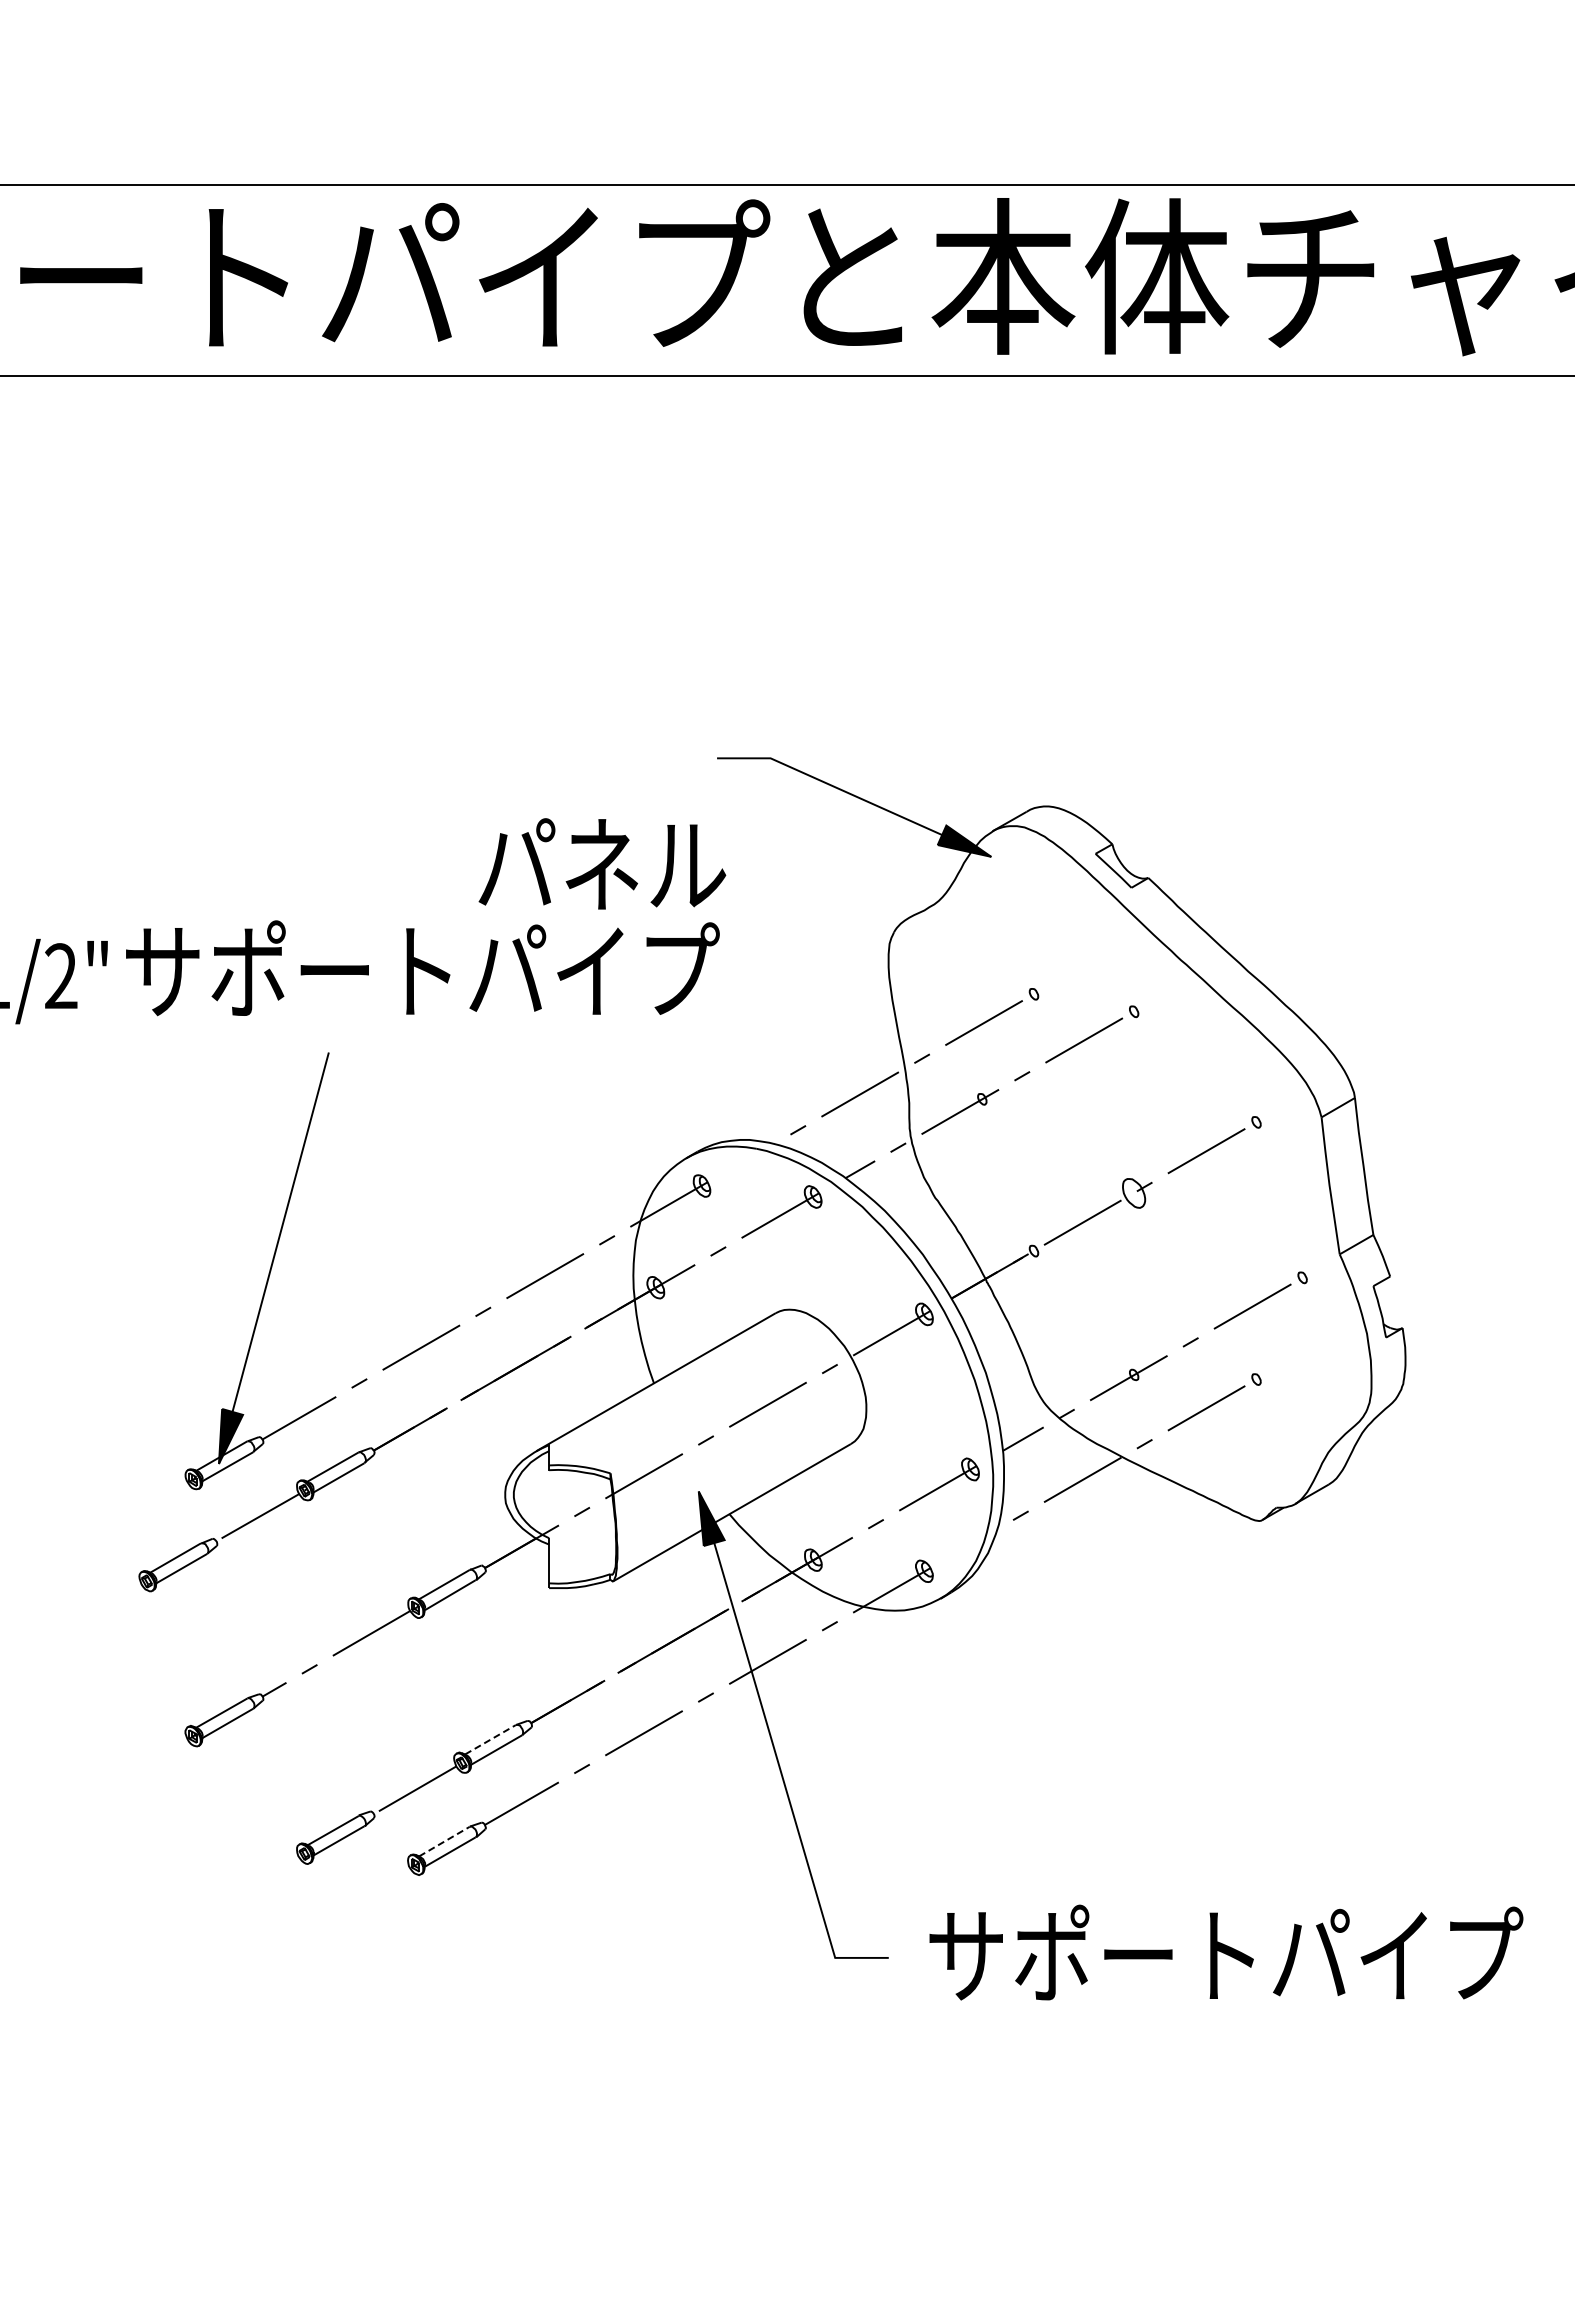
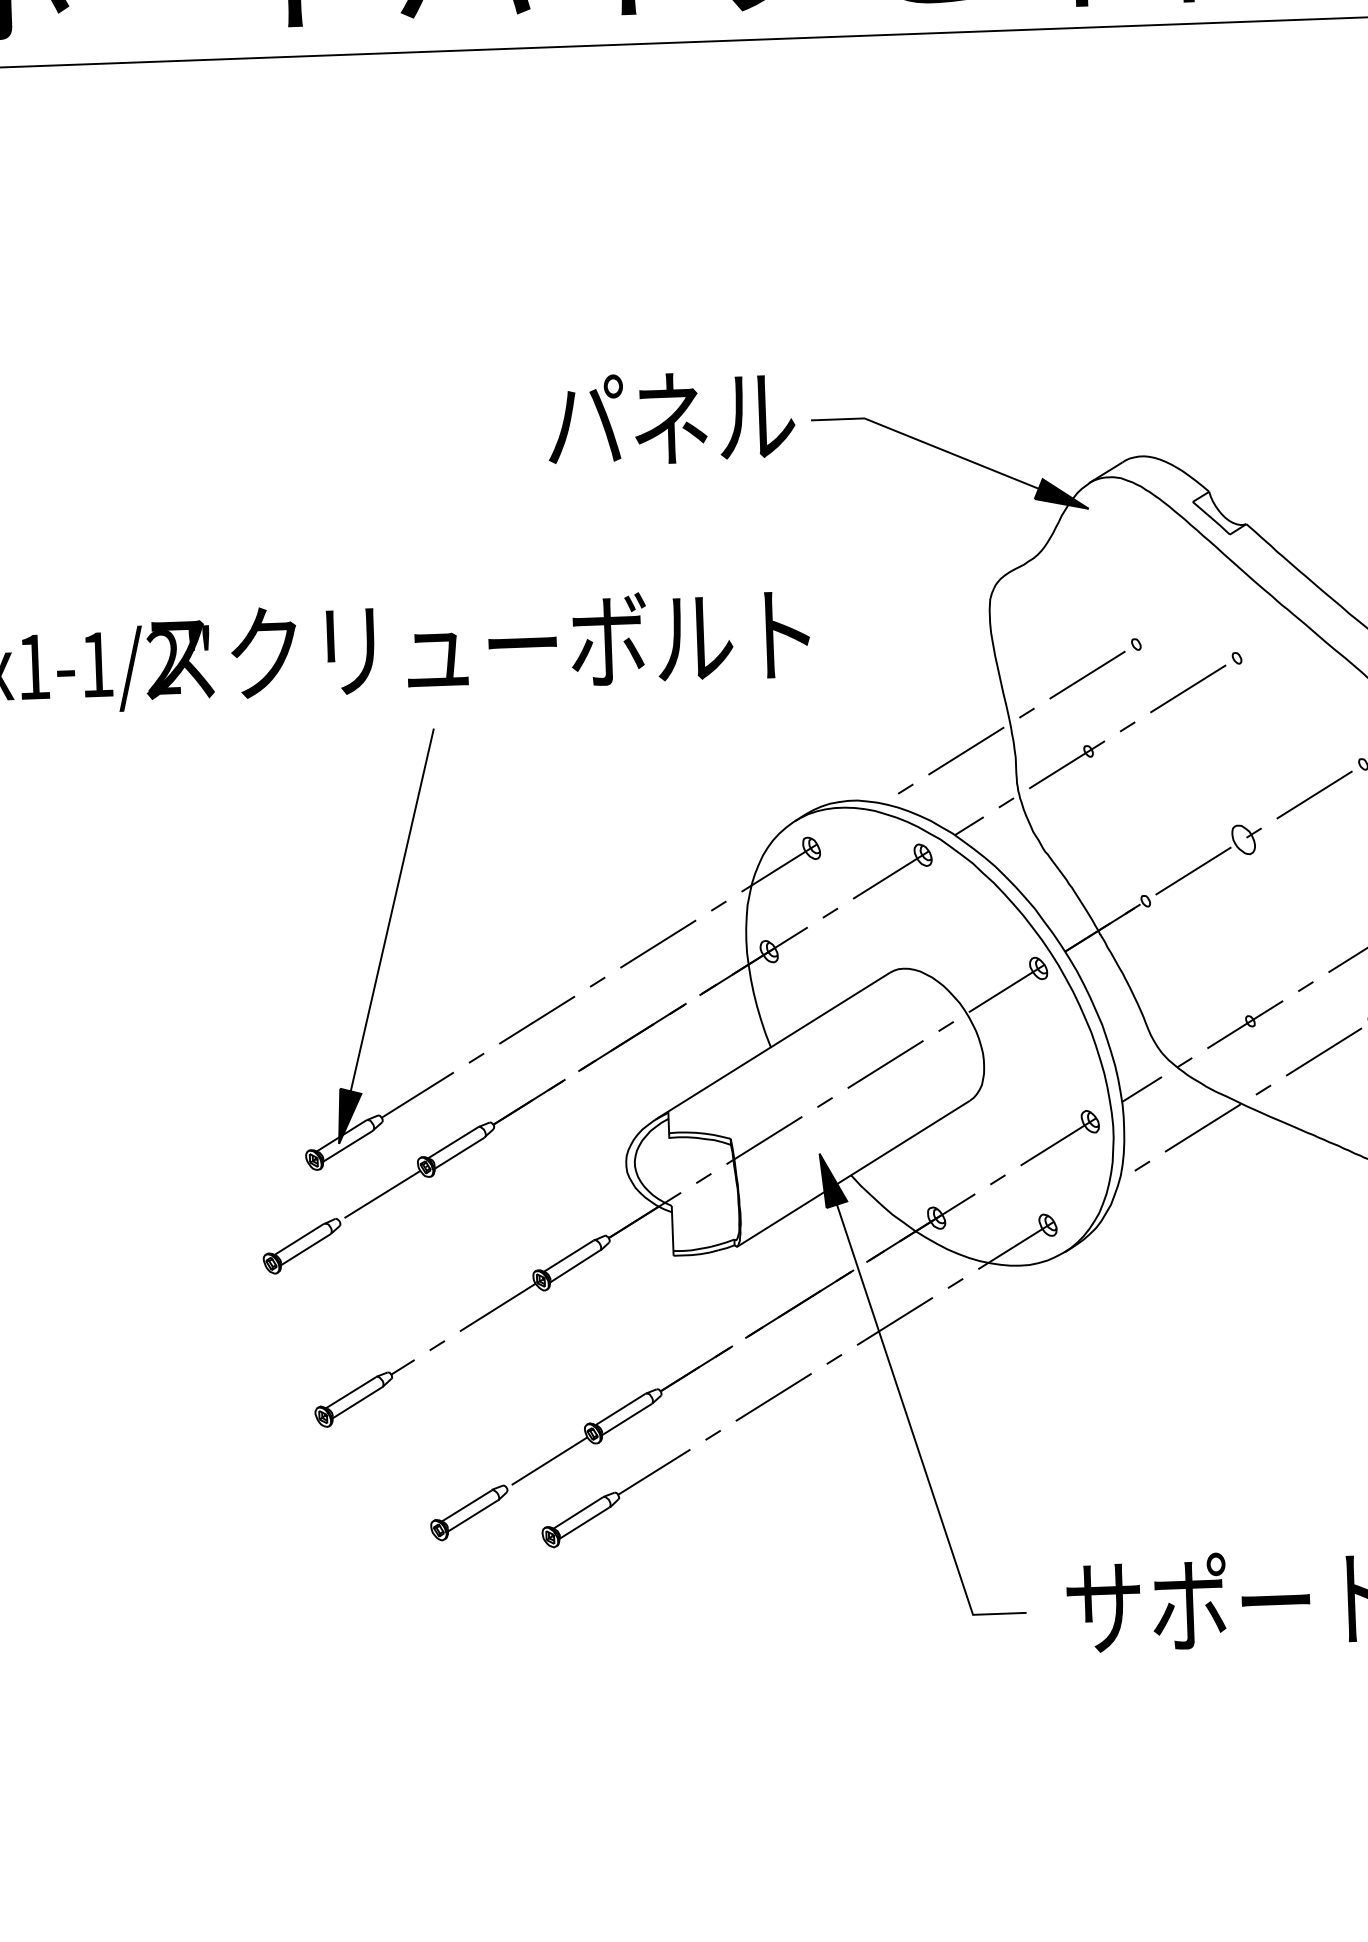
text: (602, 863) -> (671, 417), moved
text: (381, 968) -> (483, 642), サポートパイプ -> スクリューボルト
line: (490, 1739) -> (620, 1409), dashed -> solid
line: (444, 1841) -> (578, 1512), dashed -> solid

